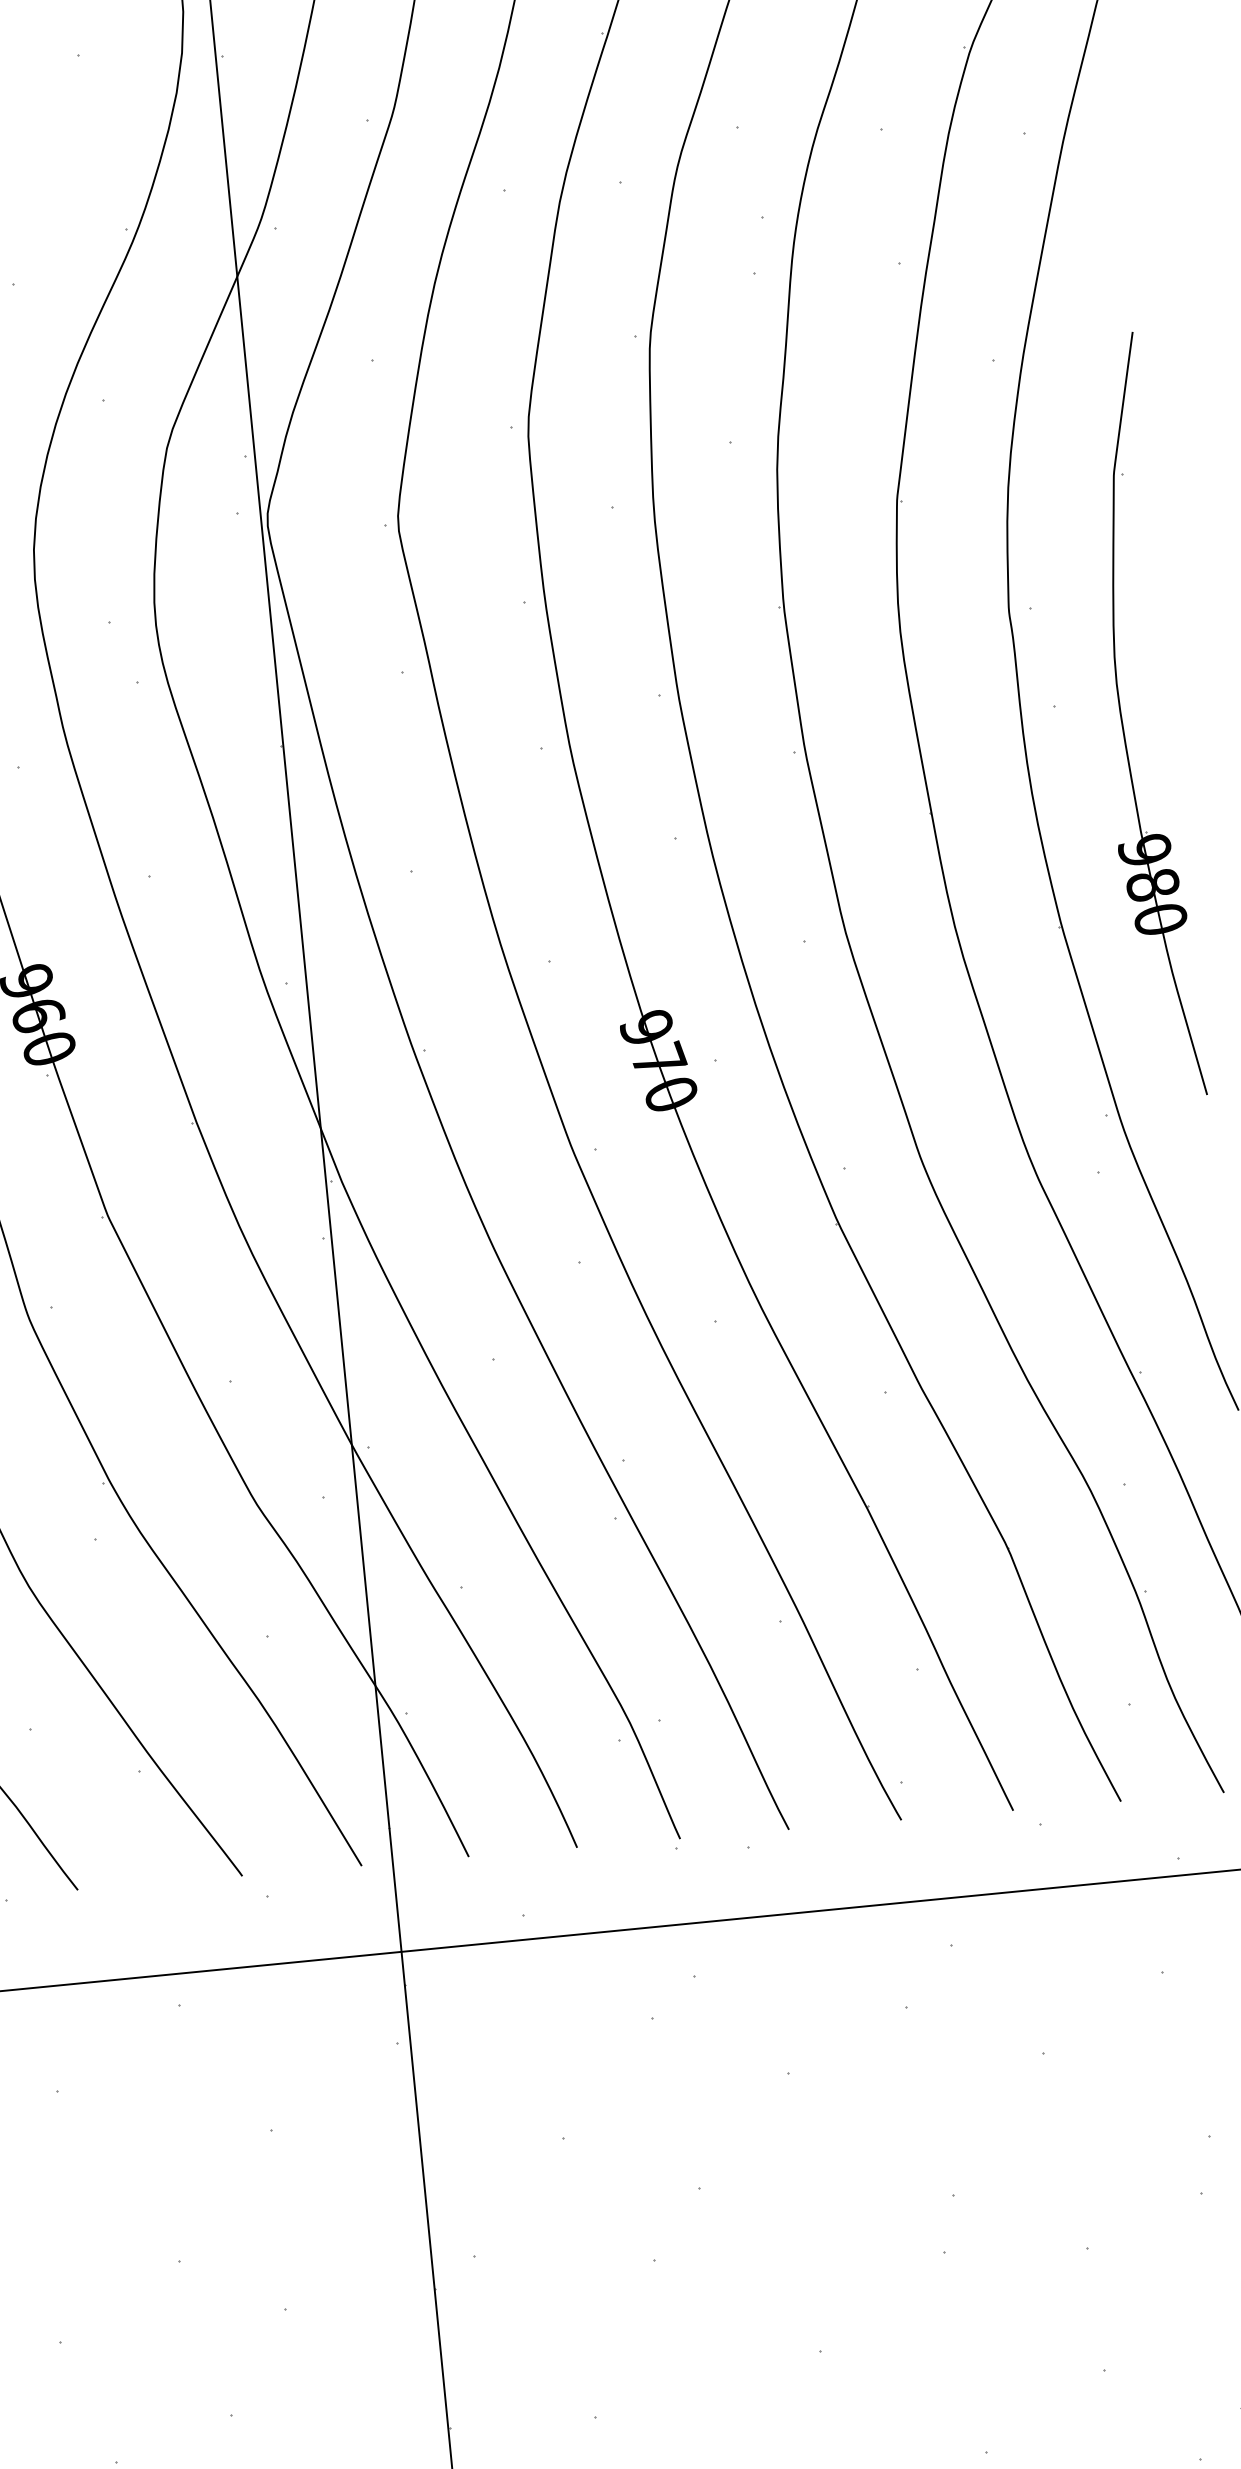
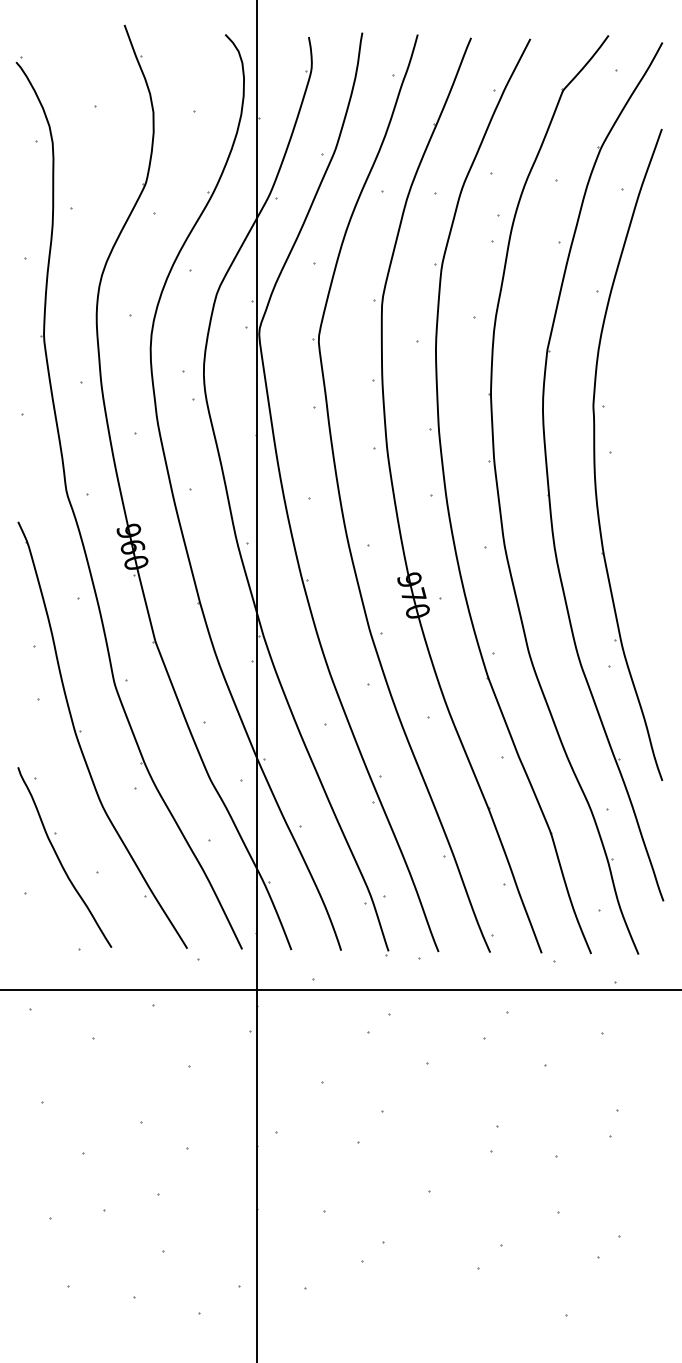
part: (1122, 717) -> (640, 459), removed

